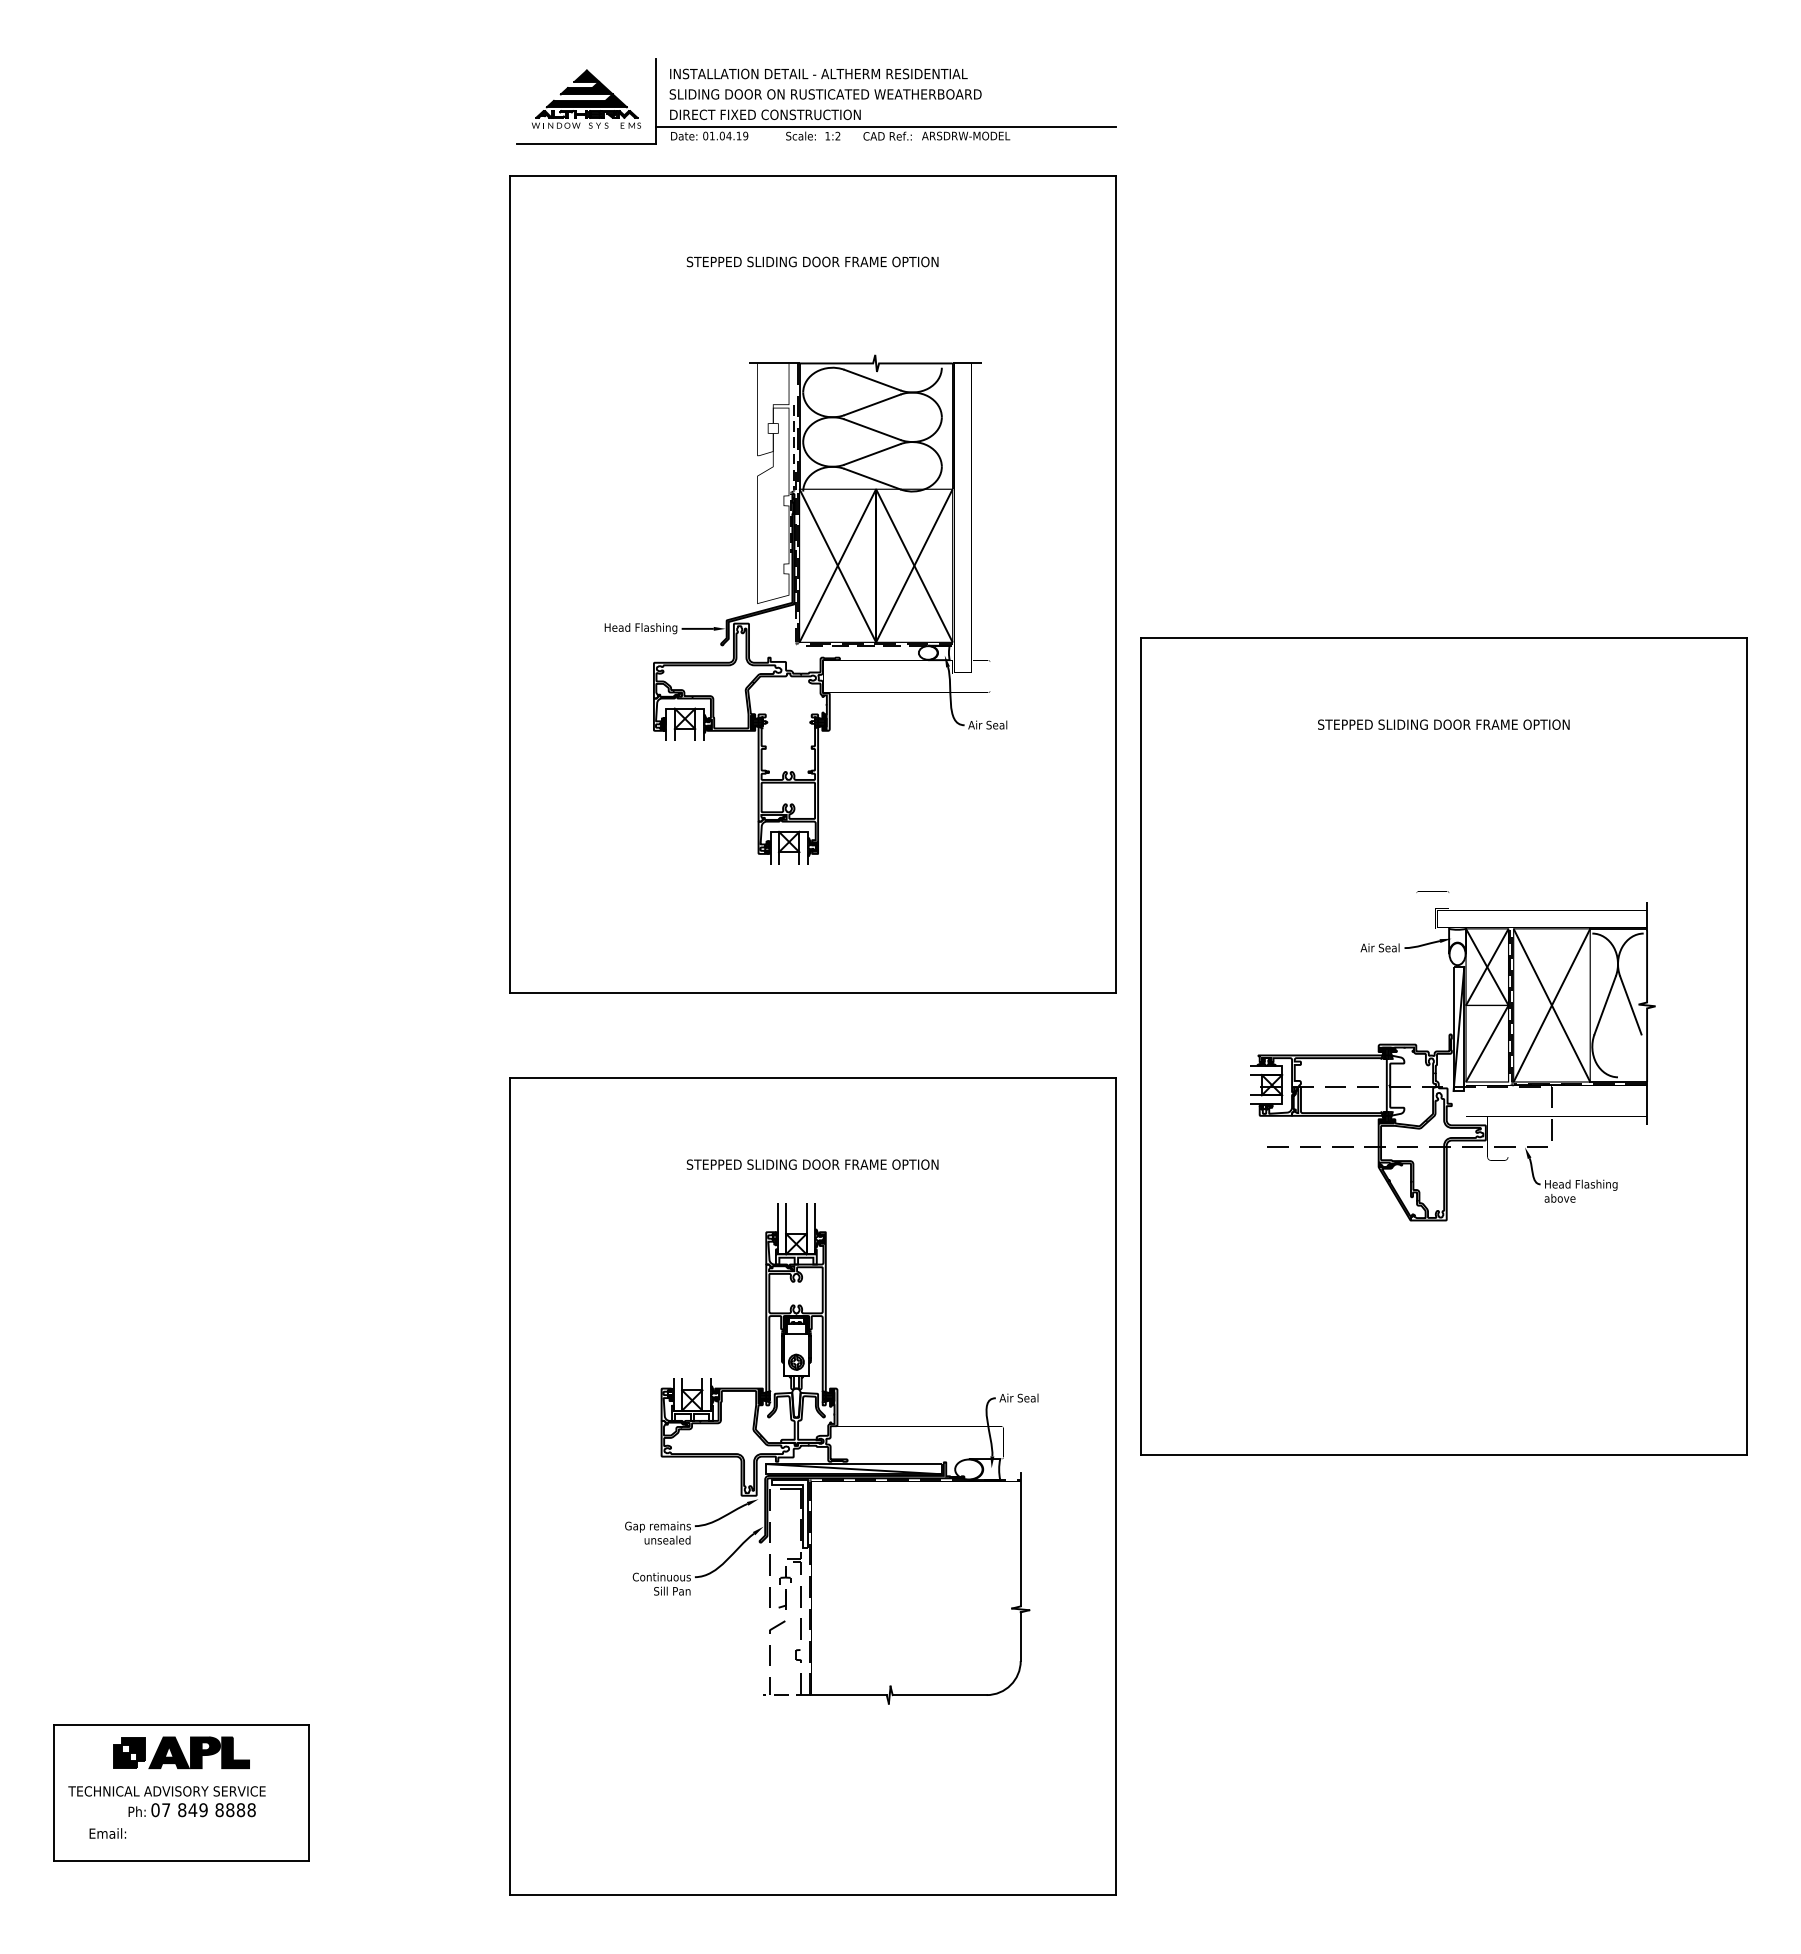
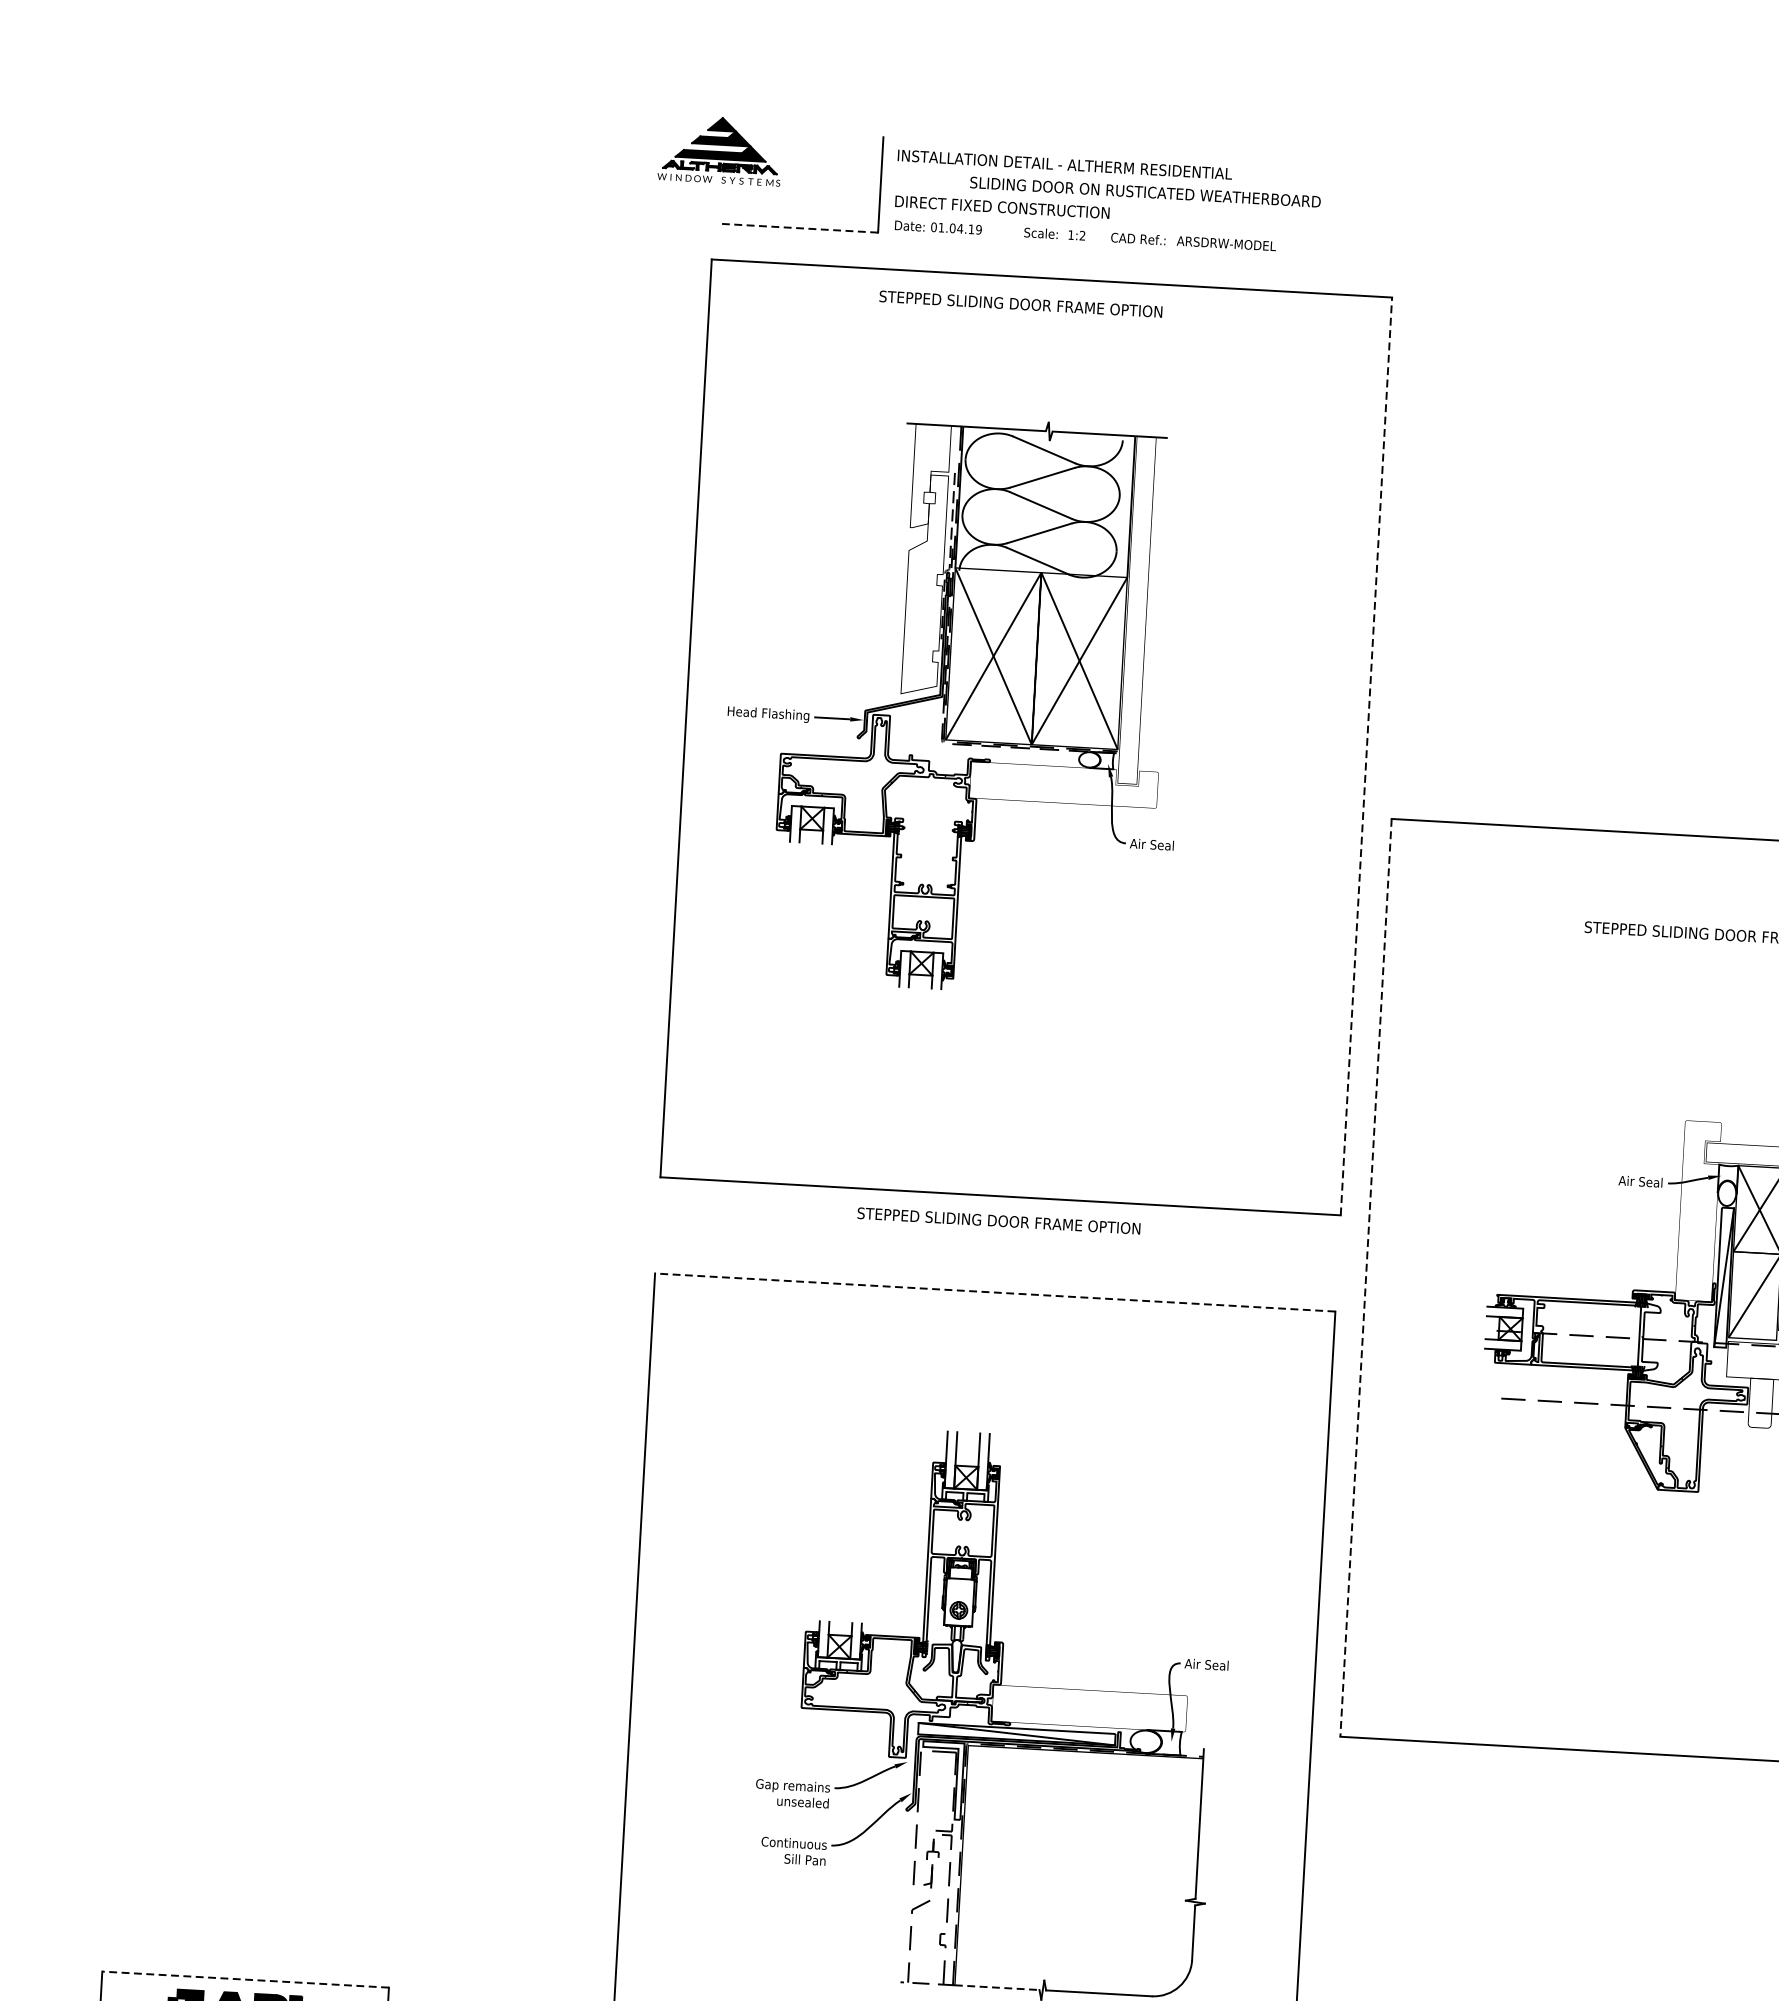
text: (825, 94) -> (1145, 192), moved
part: (586, 98) -> (720, 149), moved
line: (885, 126) -> (1136, 227), removed
line: (586, 143) -> (799, 228), solid -> dashed
text: (812, 261) -> (1020, 303), moved
line: (1115, 584) -> (1366, 756), solid -> dashed
part: (805, 609) -> (954, 703), moved
line: (1141, 1046) -> (1366, 1277), solid -> dashed
line: (812, 1078) -> (994, 1292), solid -> dashed
text: (812, 1164) -> (998, 1220), moved
line: (849, 1695) -> (997, 1988), solid -> dashed
line: (181, 1725) -> (245, 1979), solid -> dashed

